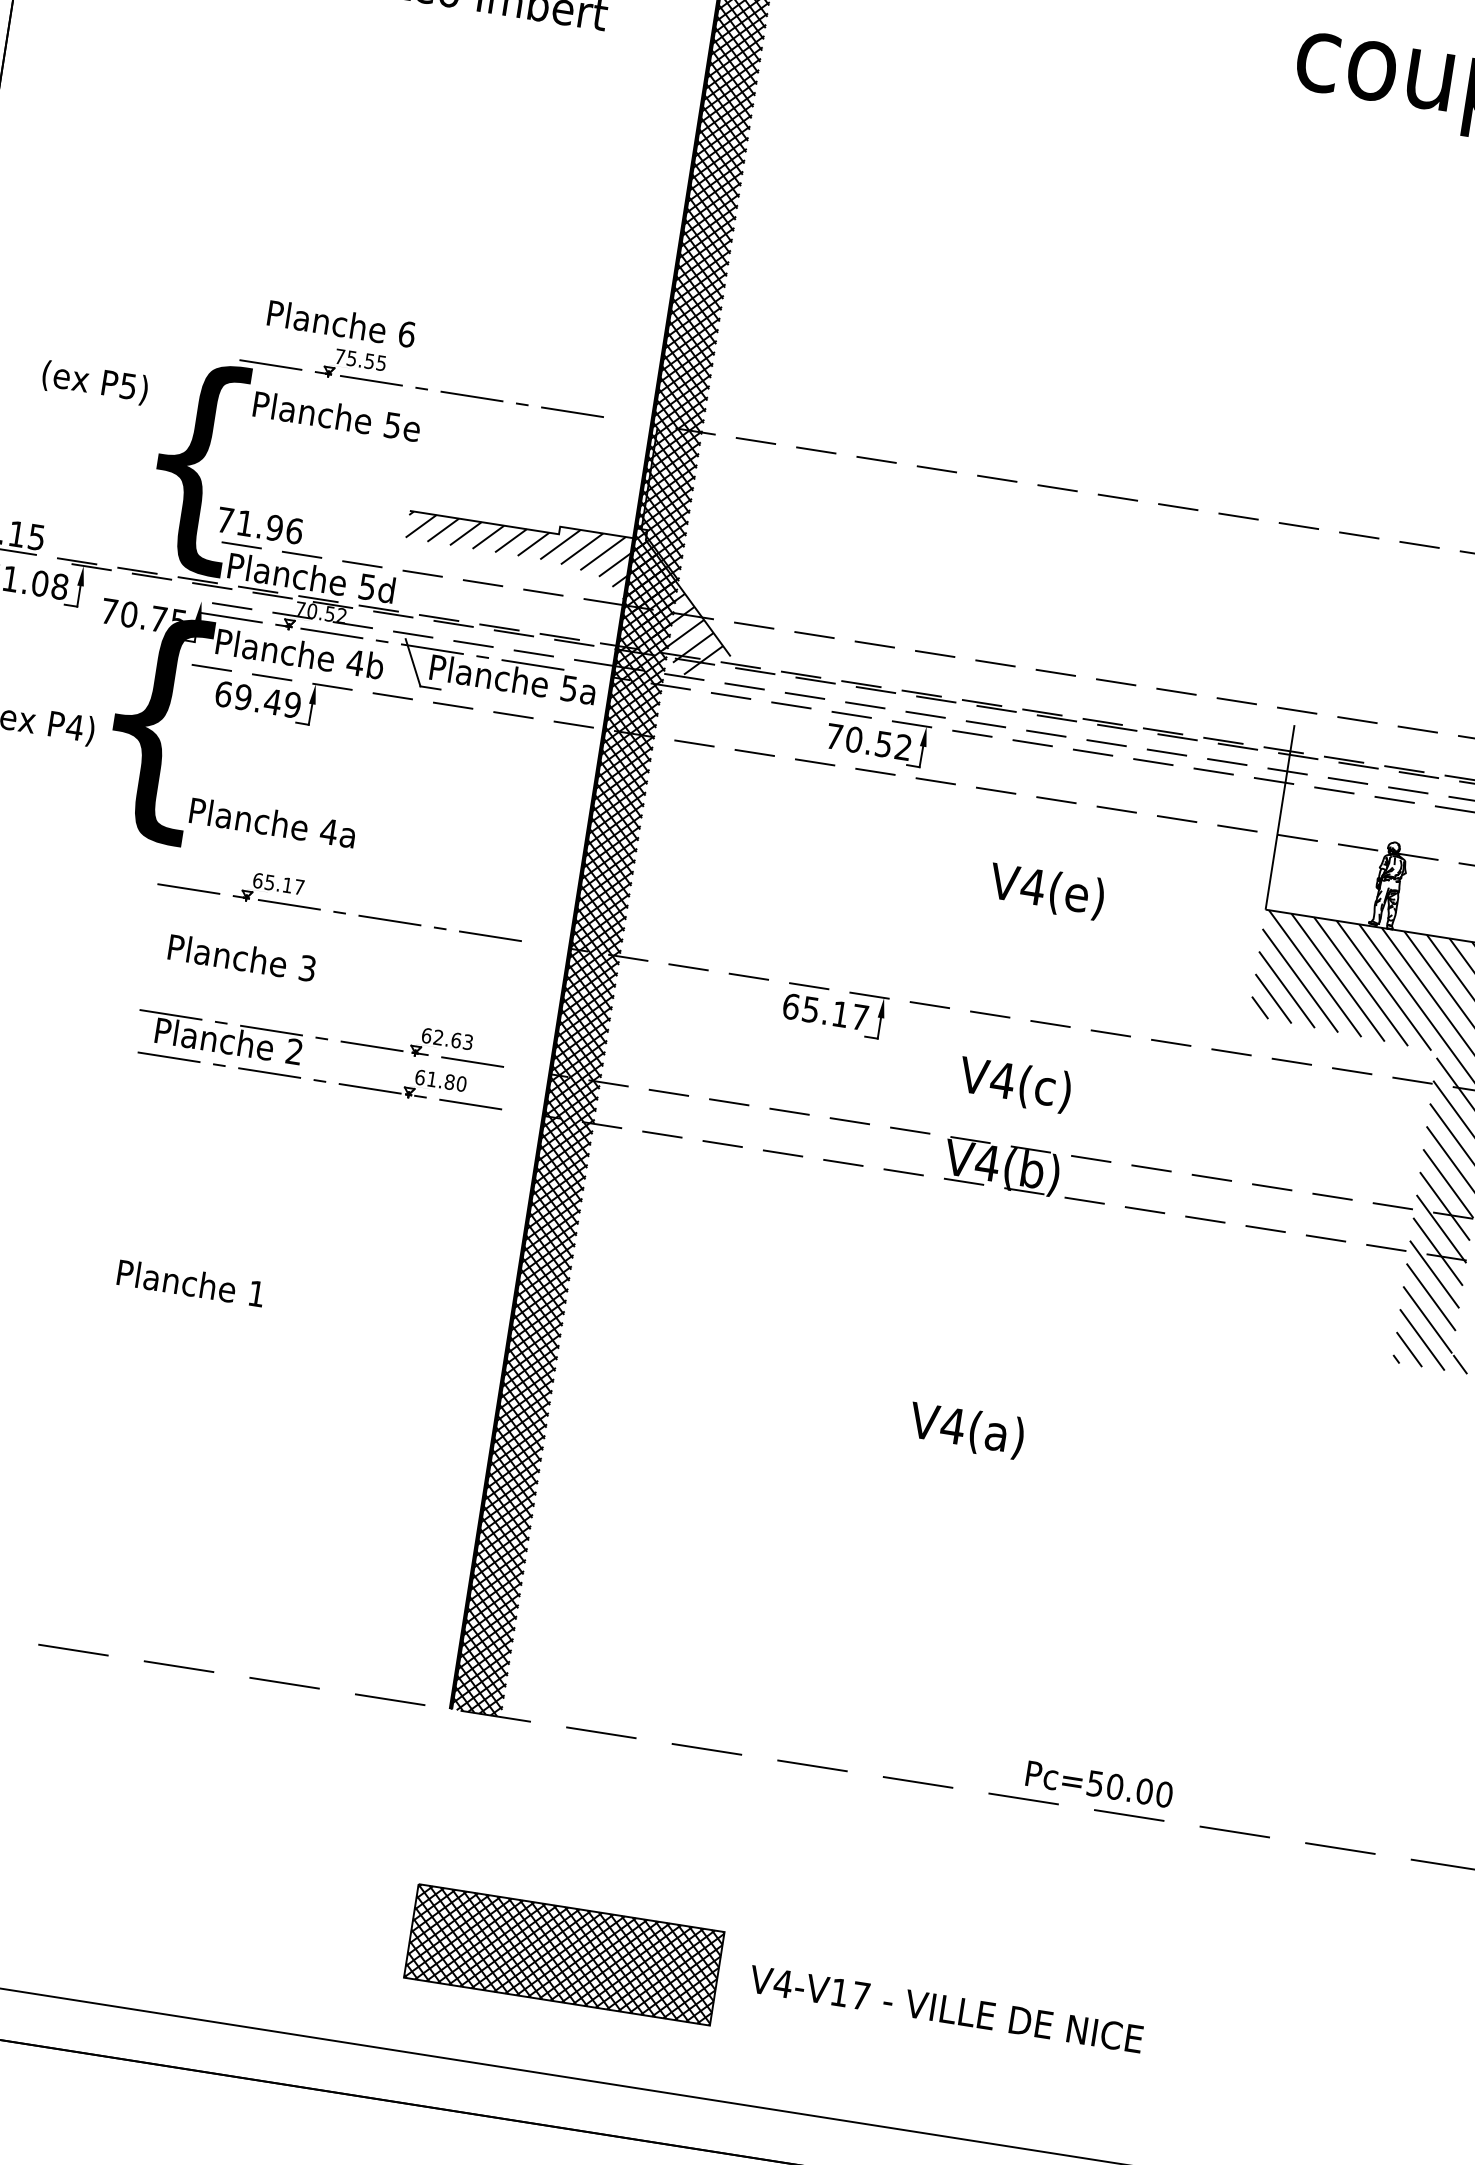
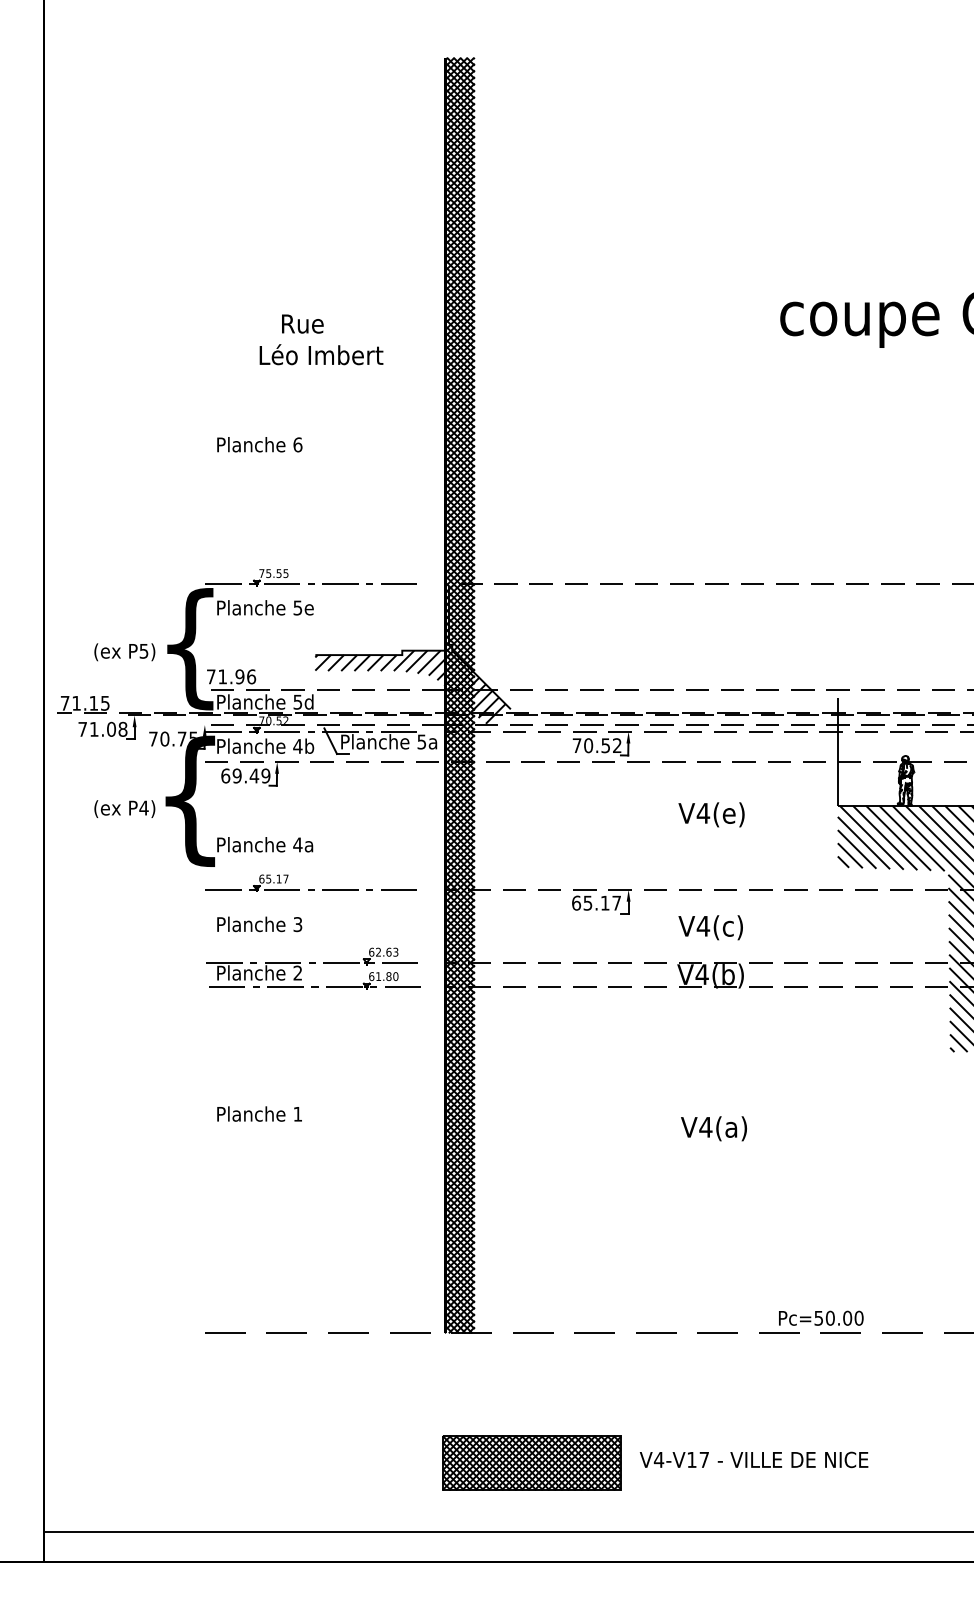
text: (341, 323) -> (259, 444), moved
text: (94, 383) -> (124, 652), moved

